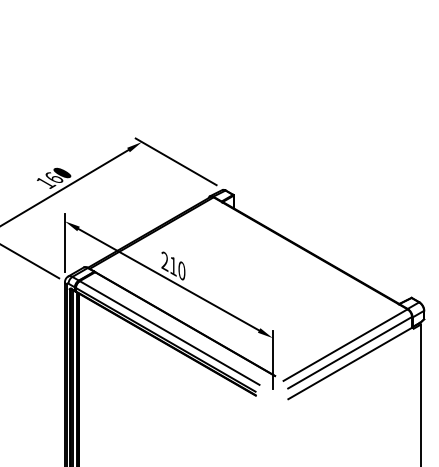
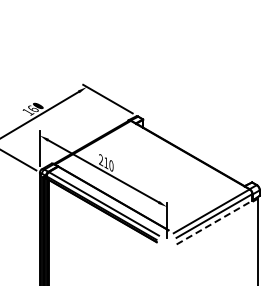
line: (350, 363) -> (214, 222), solid -> dashed

